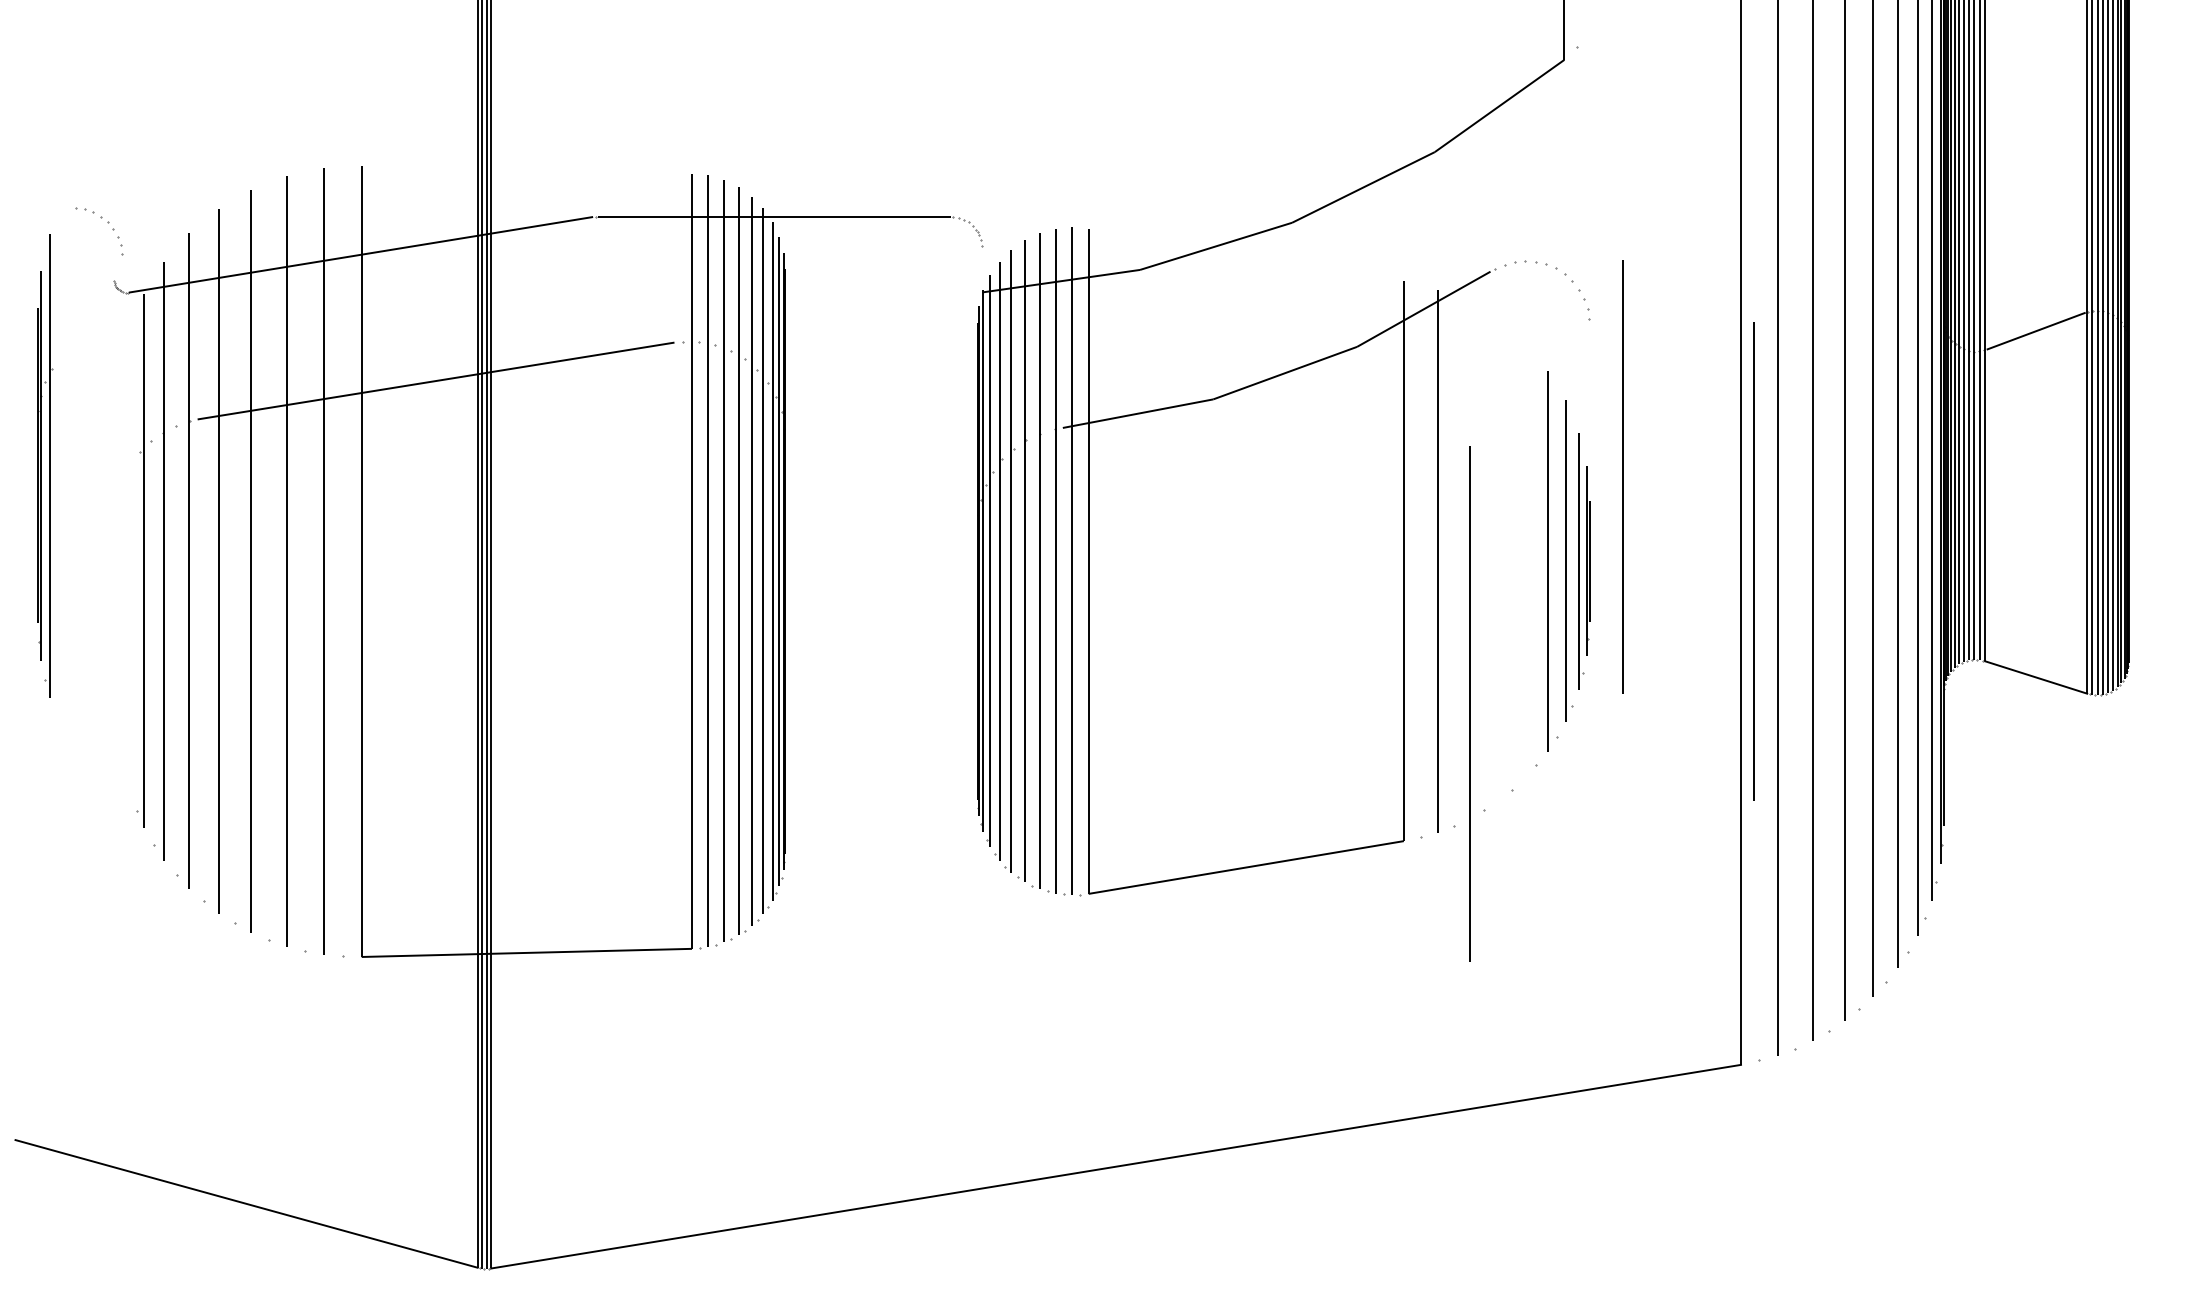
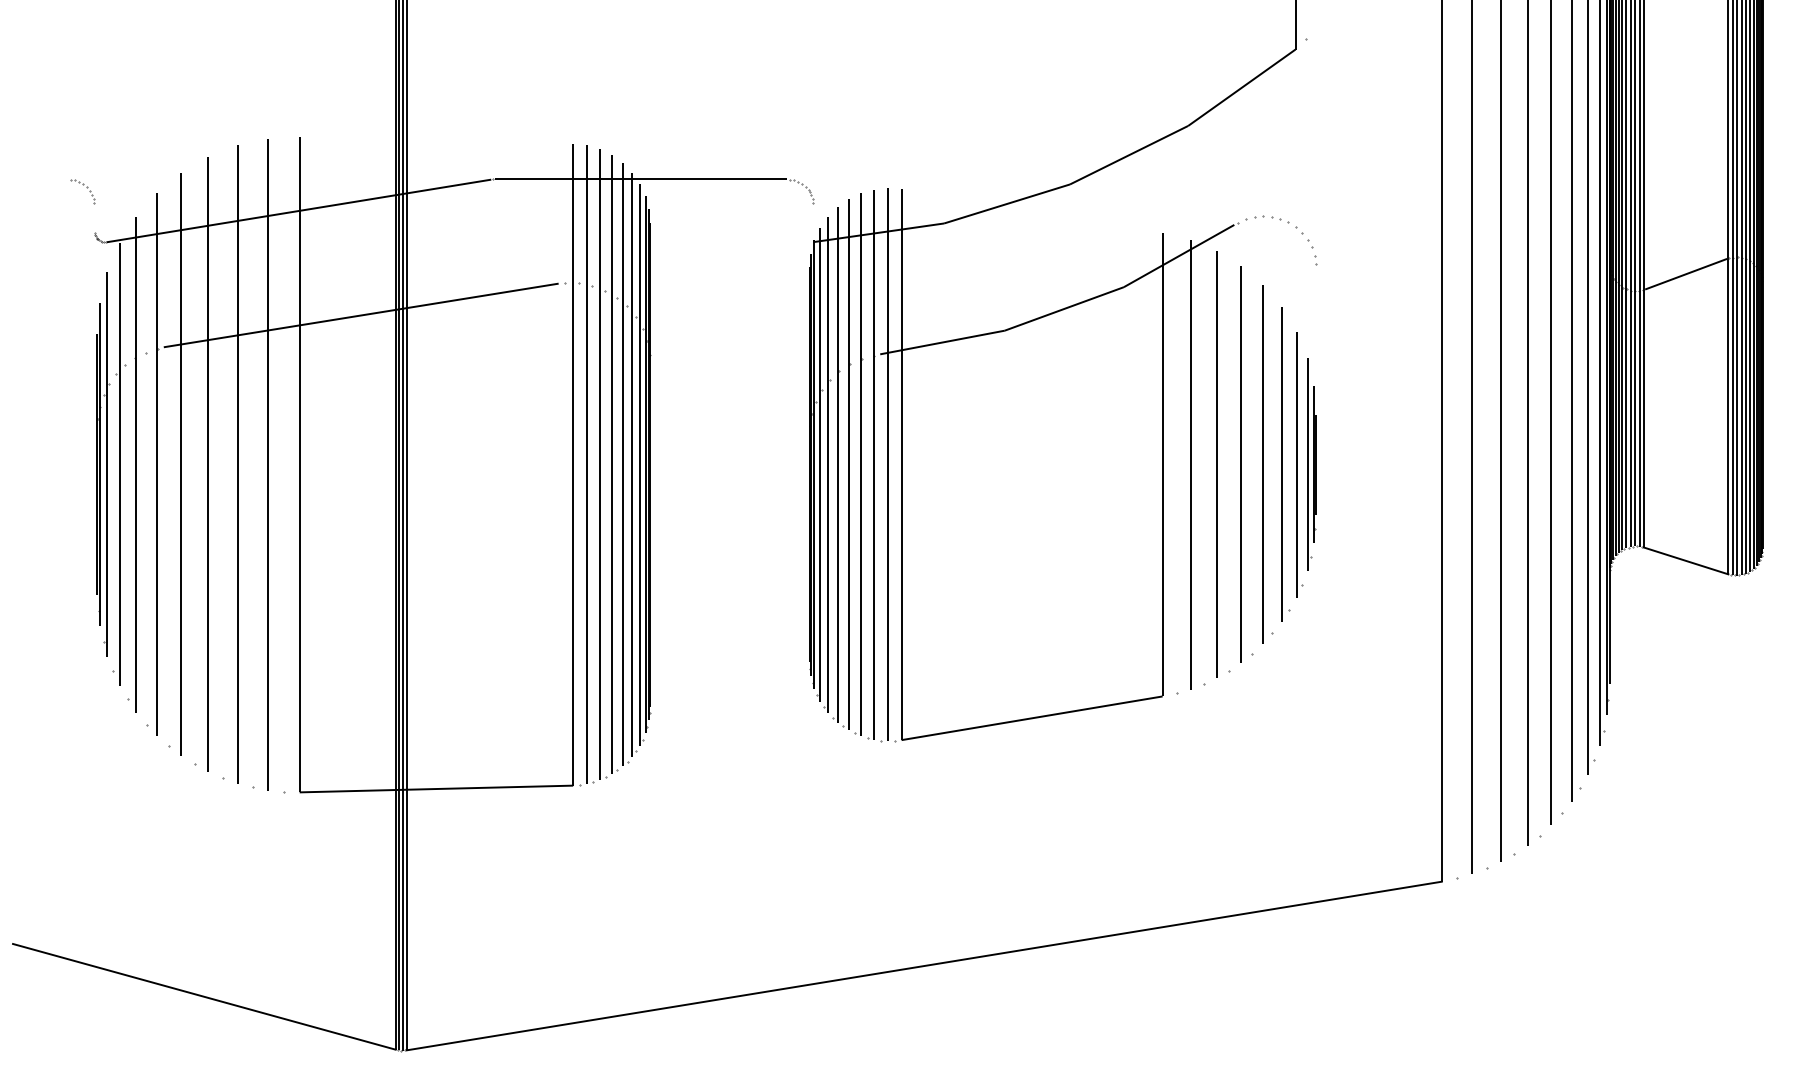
part: (99, 231) -> (82, 191), size x0.62
part: (45, 465) -> (103, 464), moved
line: (1622, 476) -> (1262, 464), moved
line: (1752, 561) -> (1240, 464), moved
line: (1468, 703) -> (1216, 464), moved

